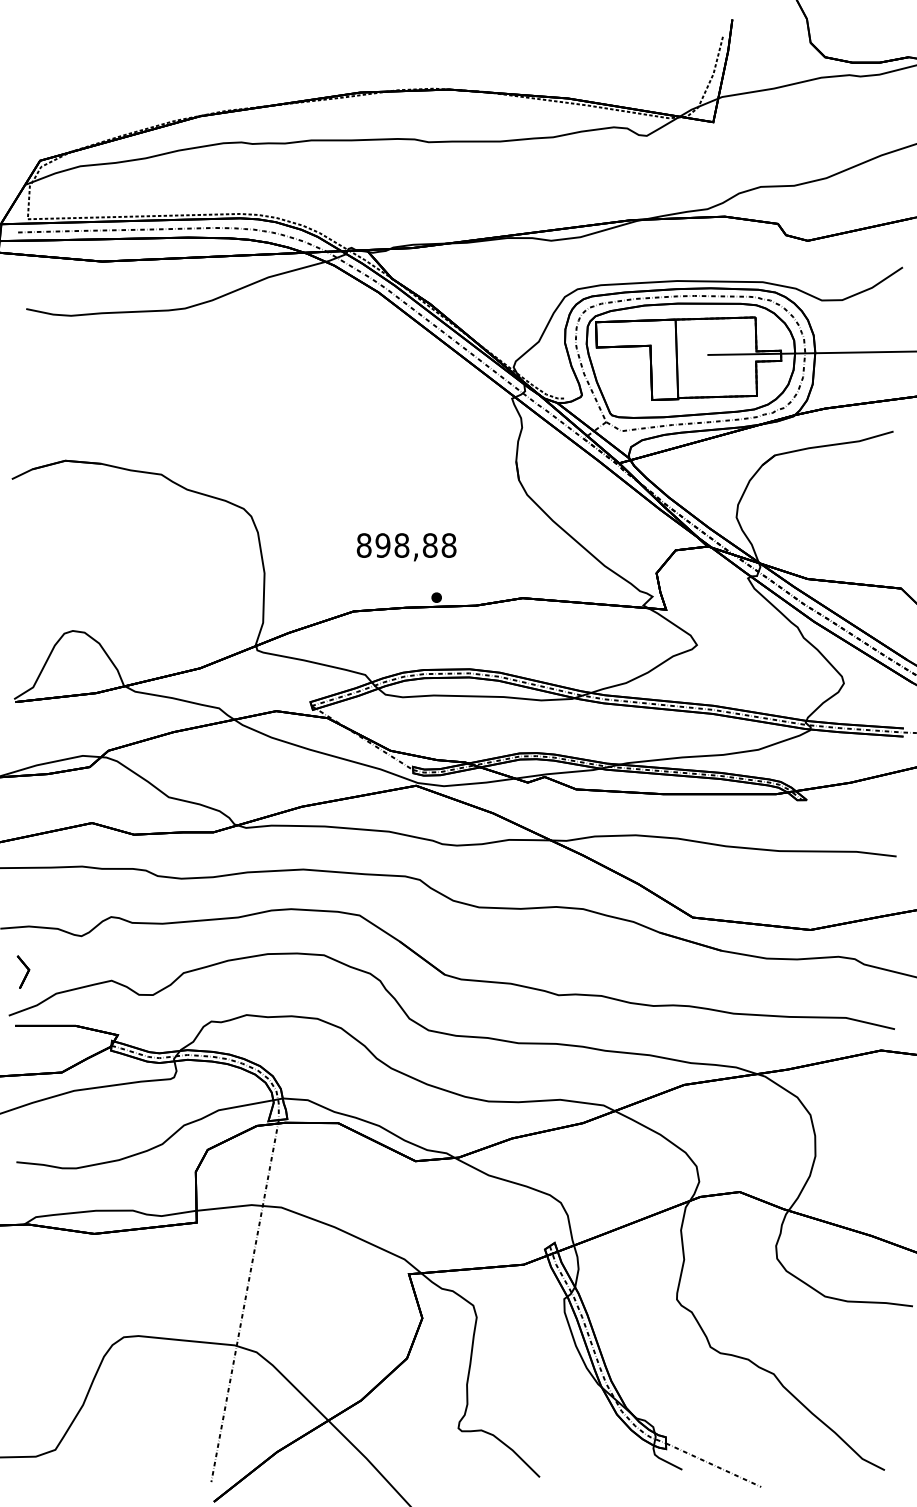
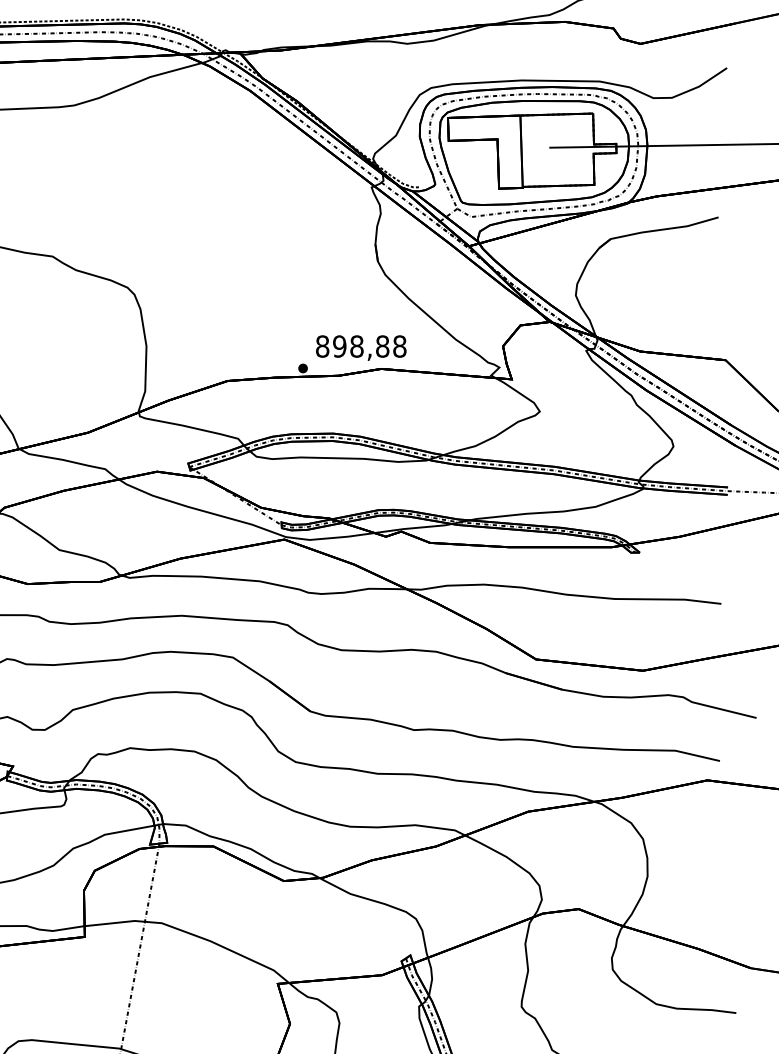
text: (406, 547) -> (361, 348), moved

